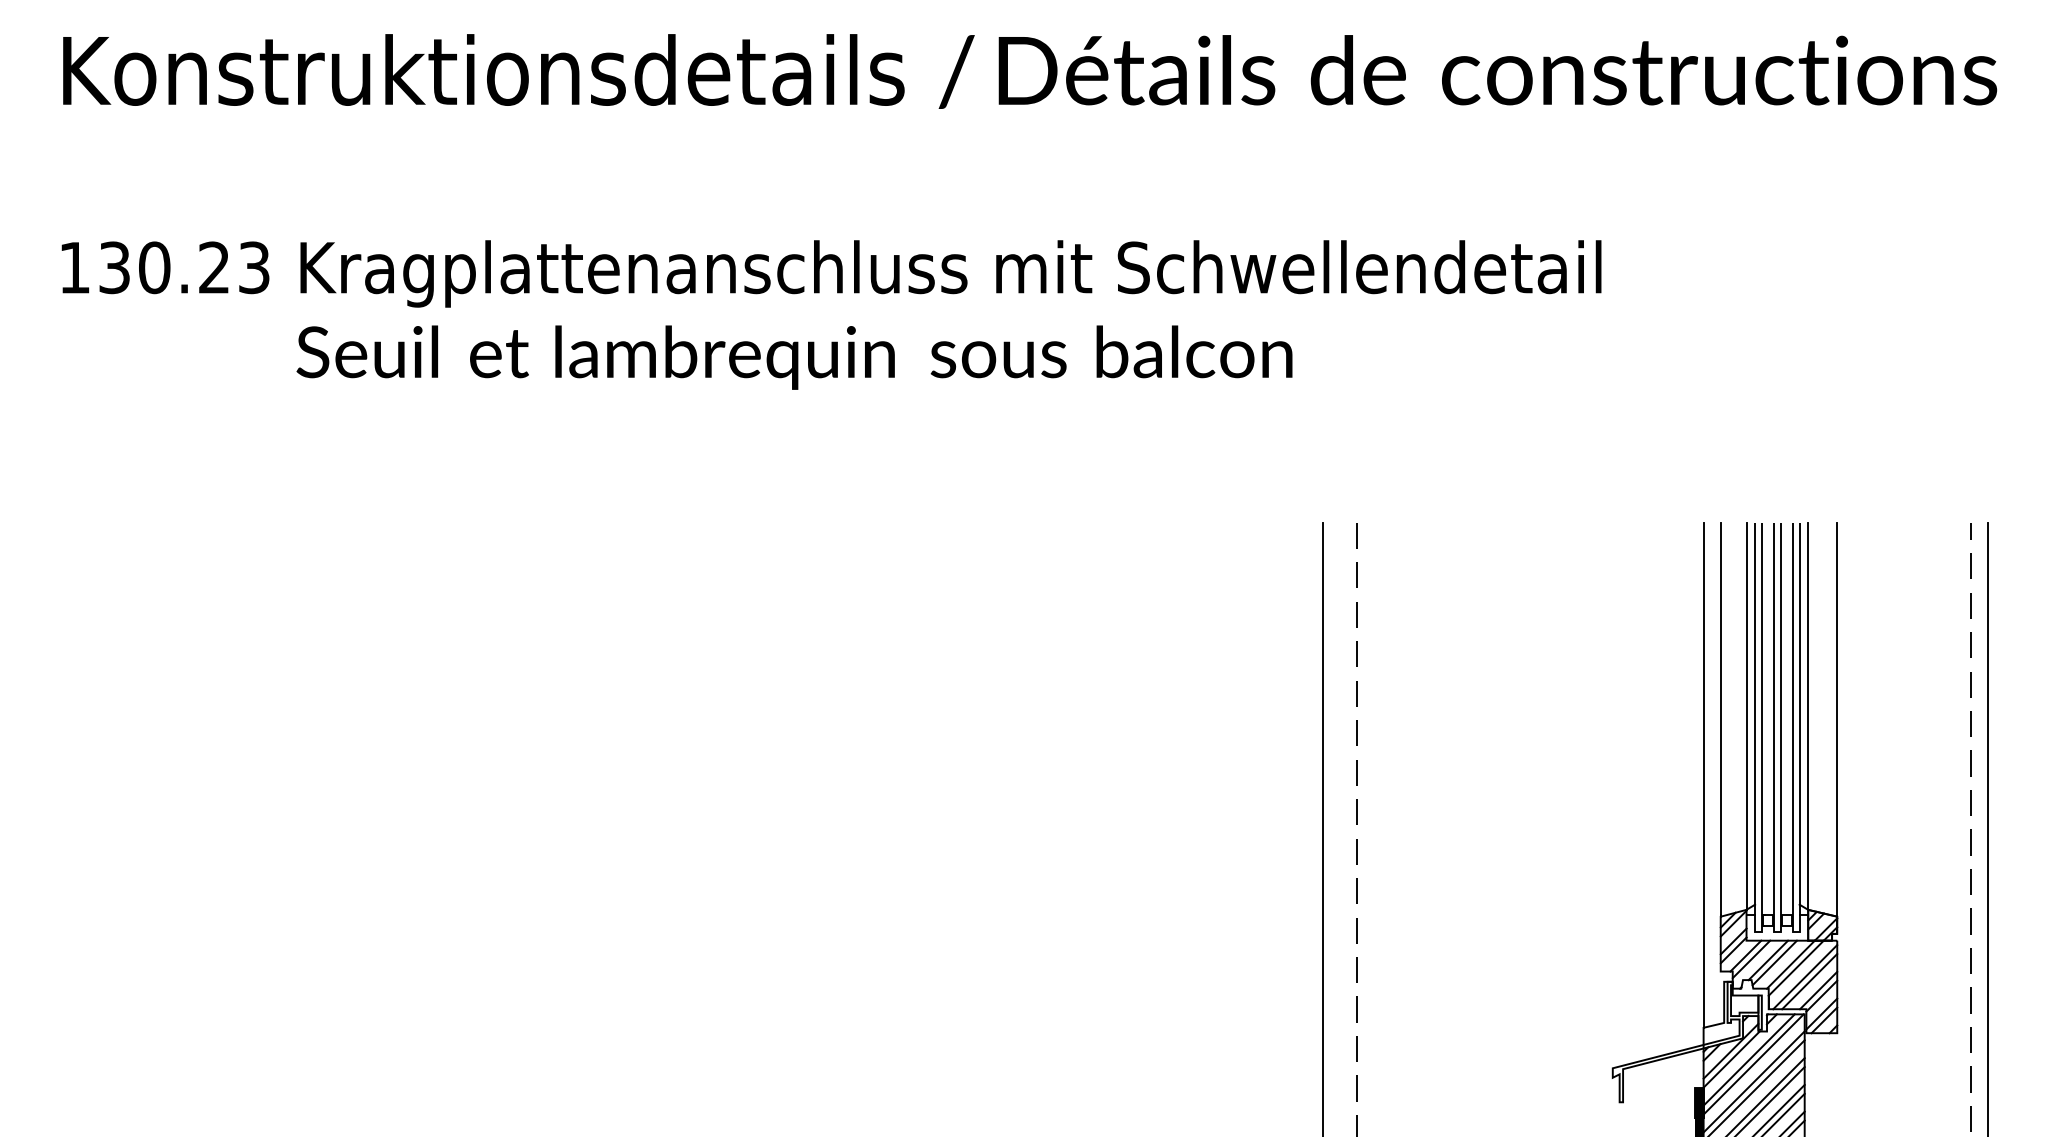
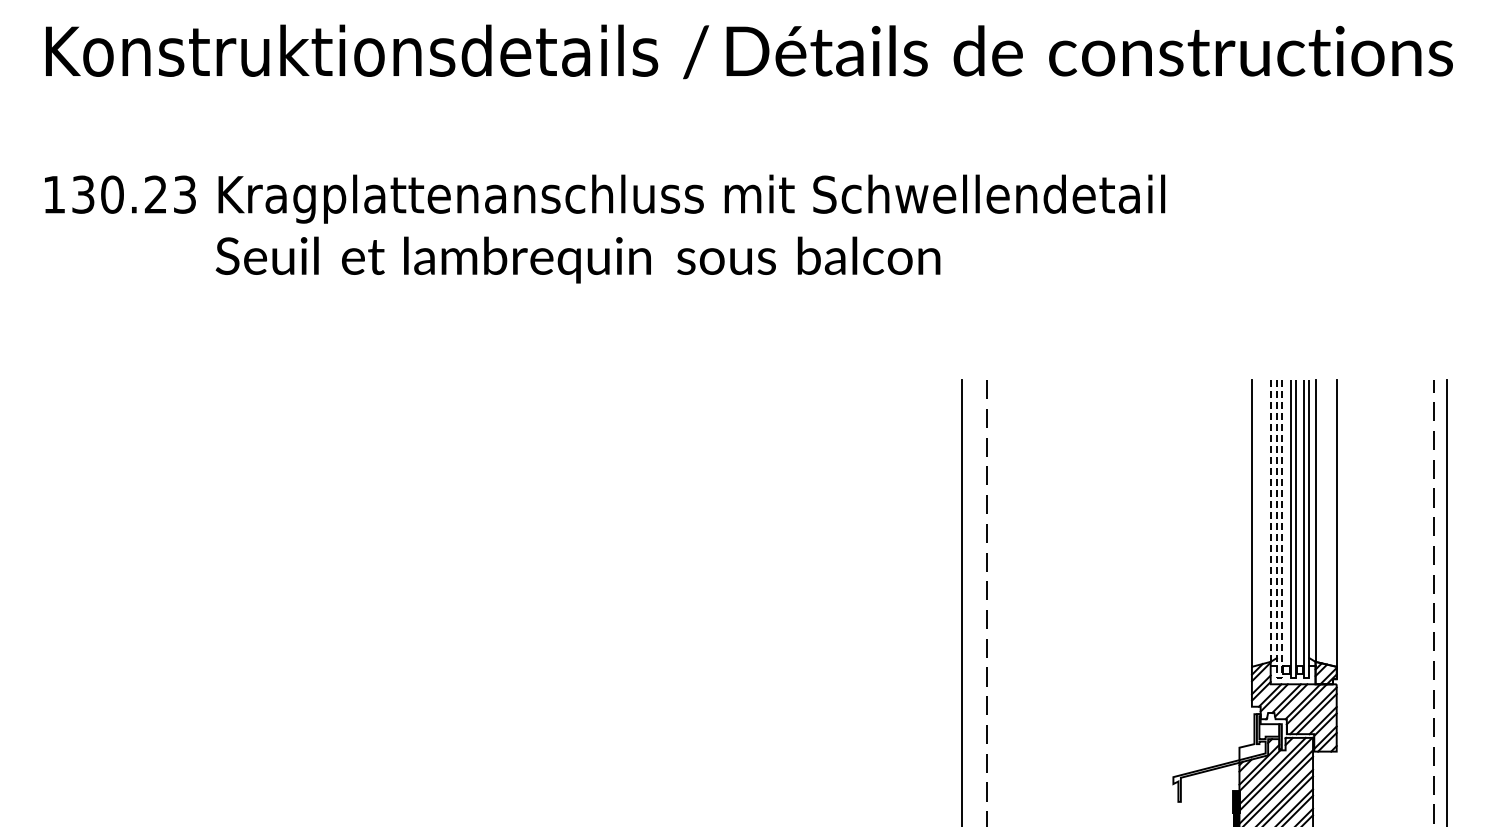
line: (1746, 716) -> (1270, 521), solid -> dashed
line: (1703, 774) -> (1239, 563), removed
line: (1757, 932) -> (1278, 678), solid -> dashed

